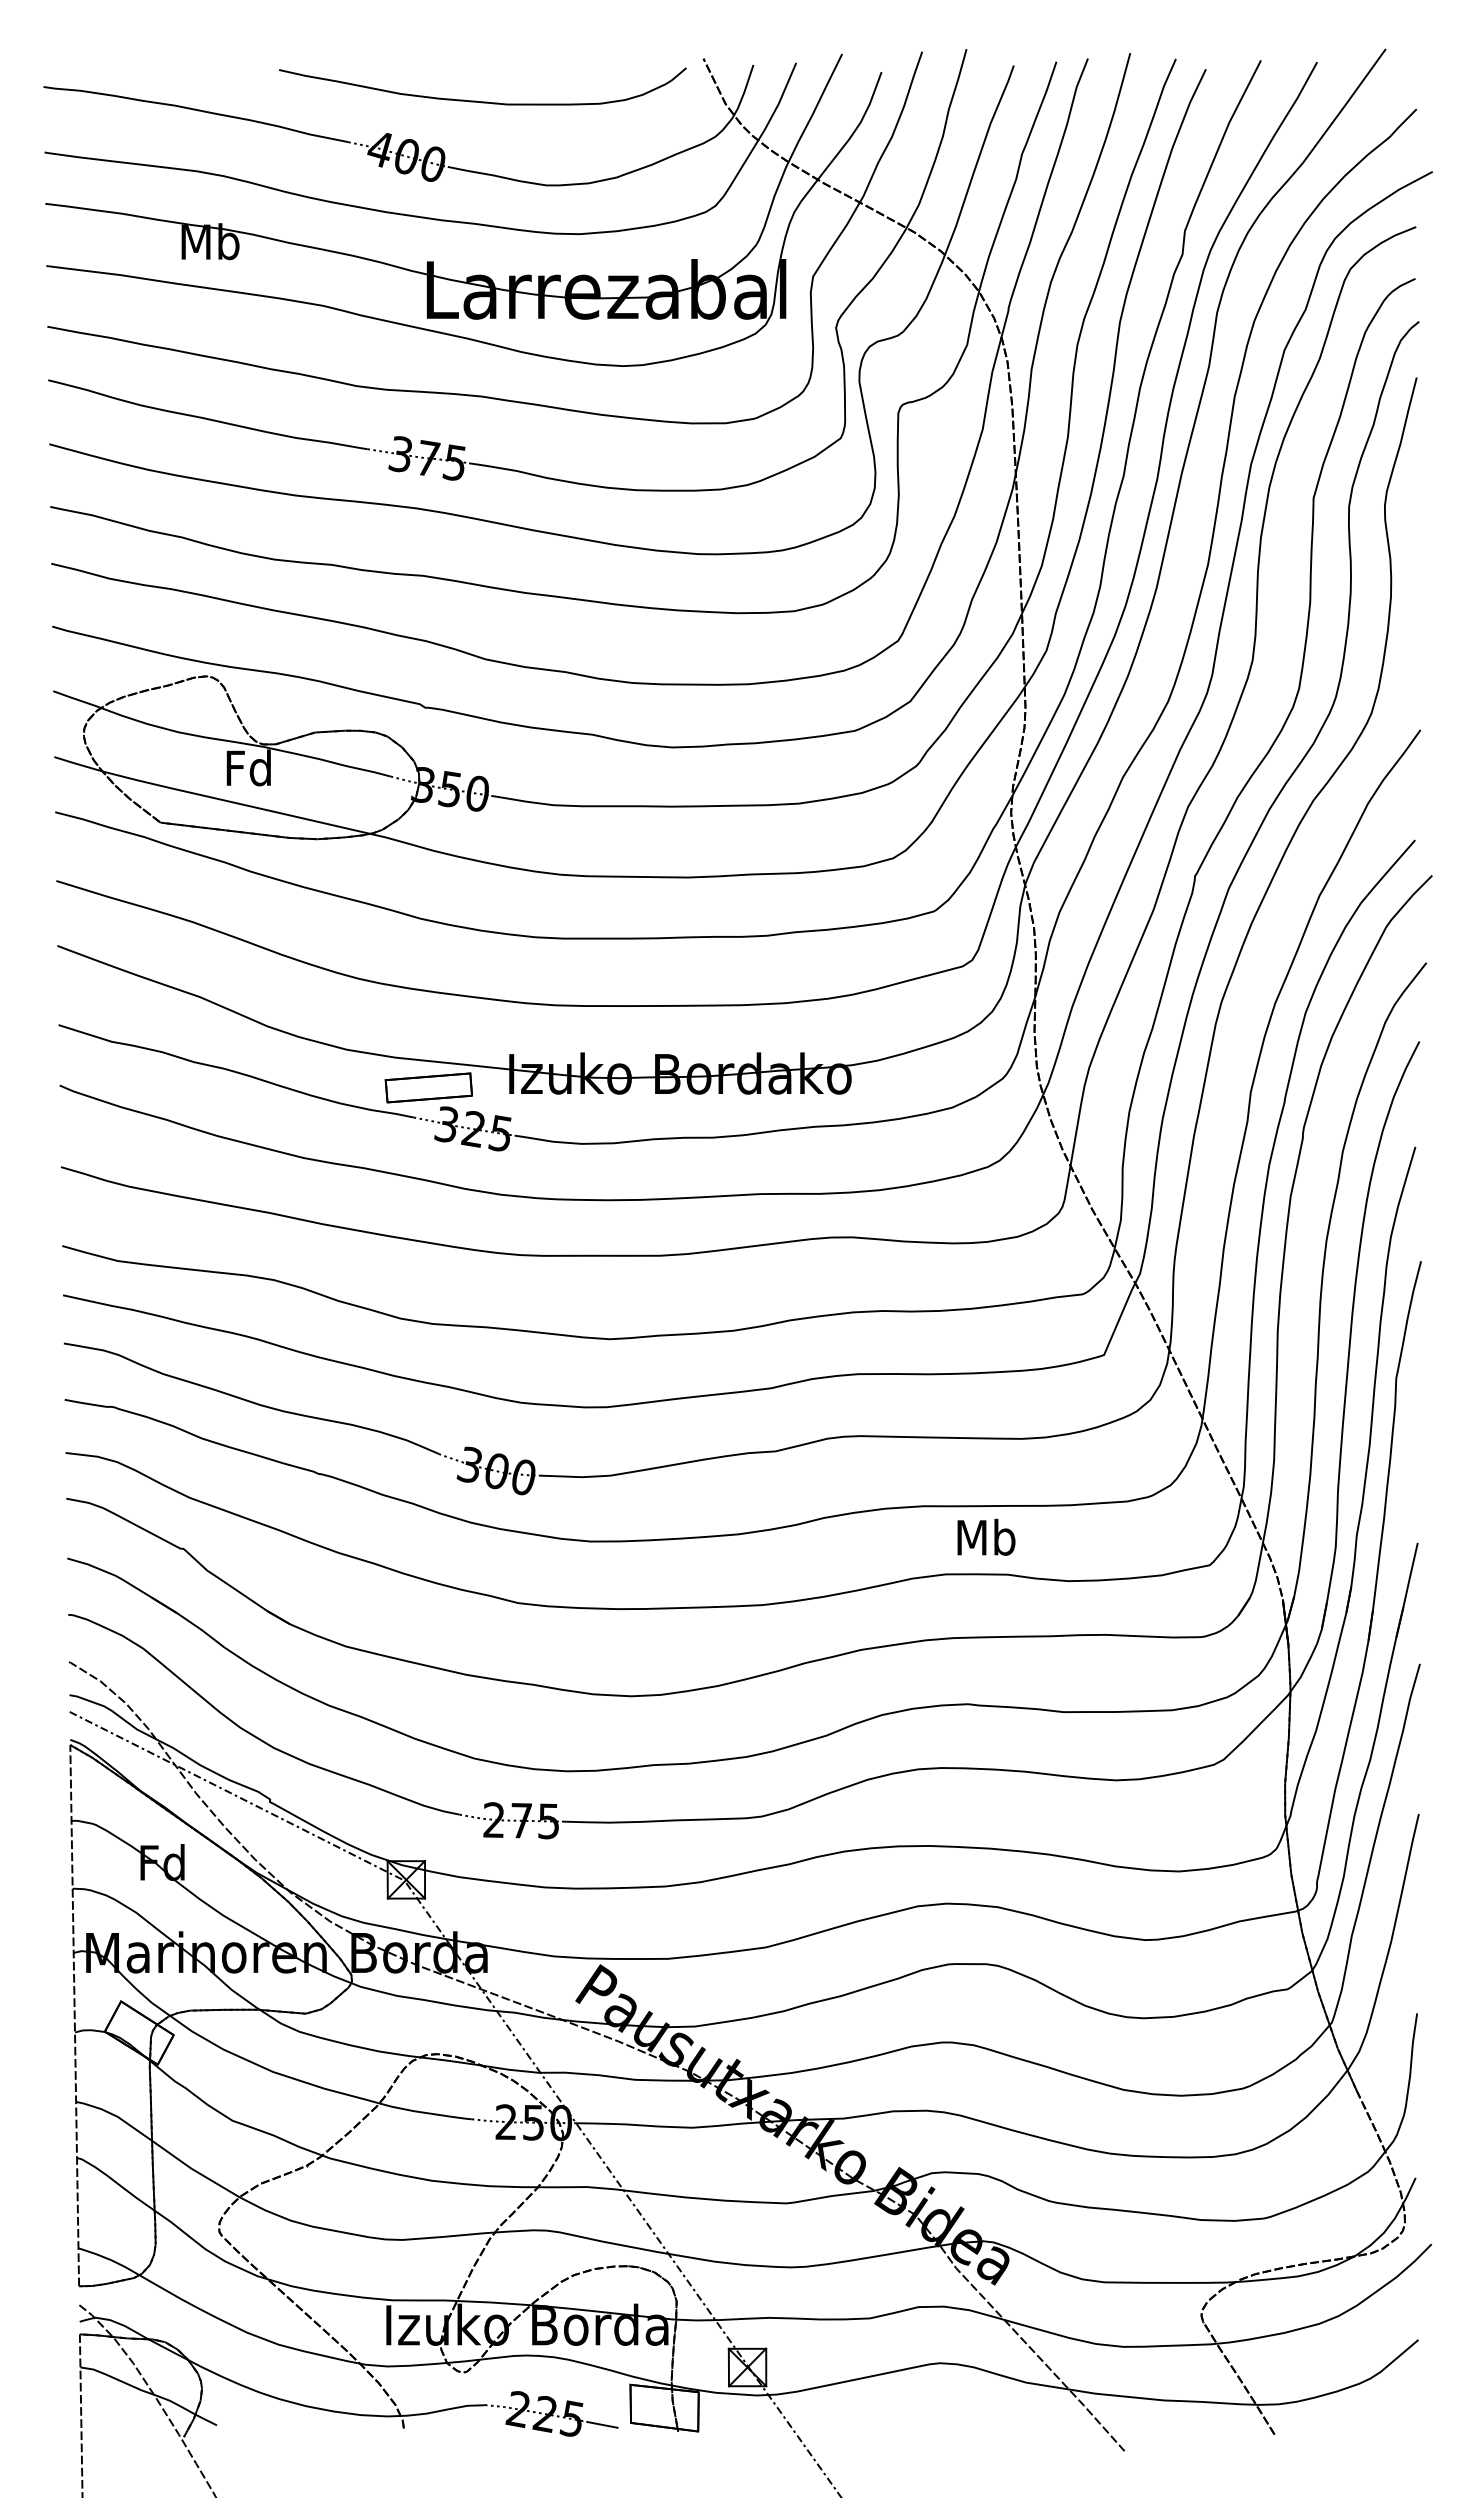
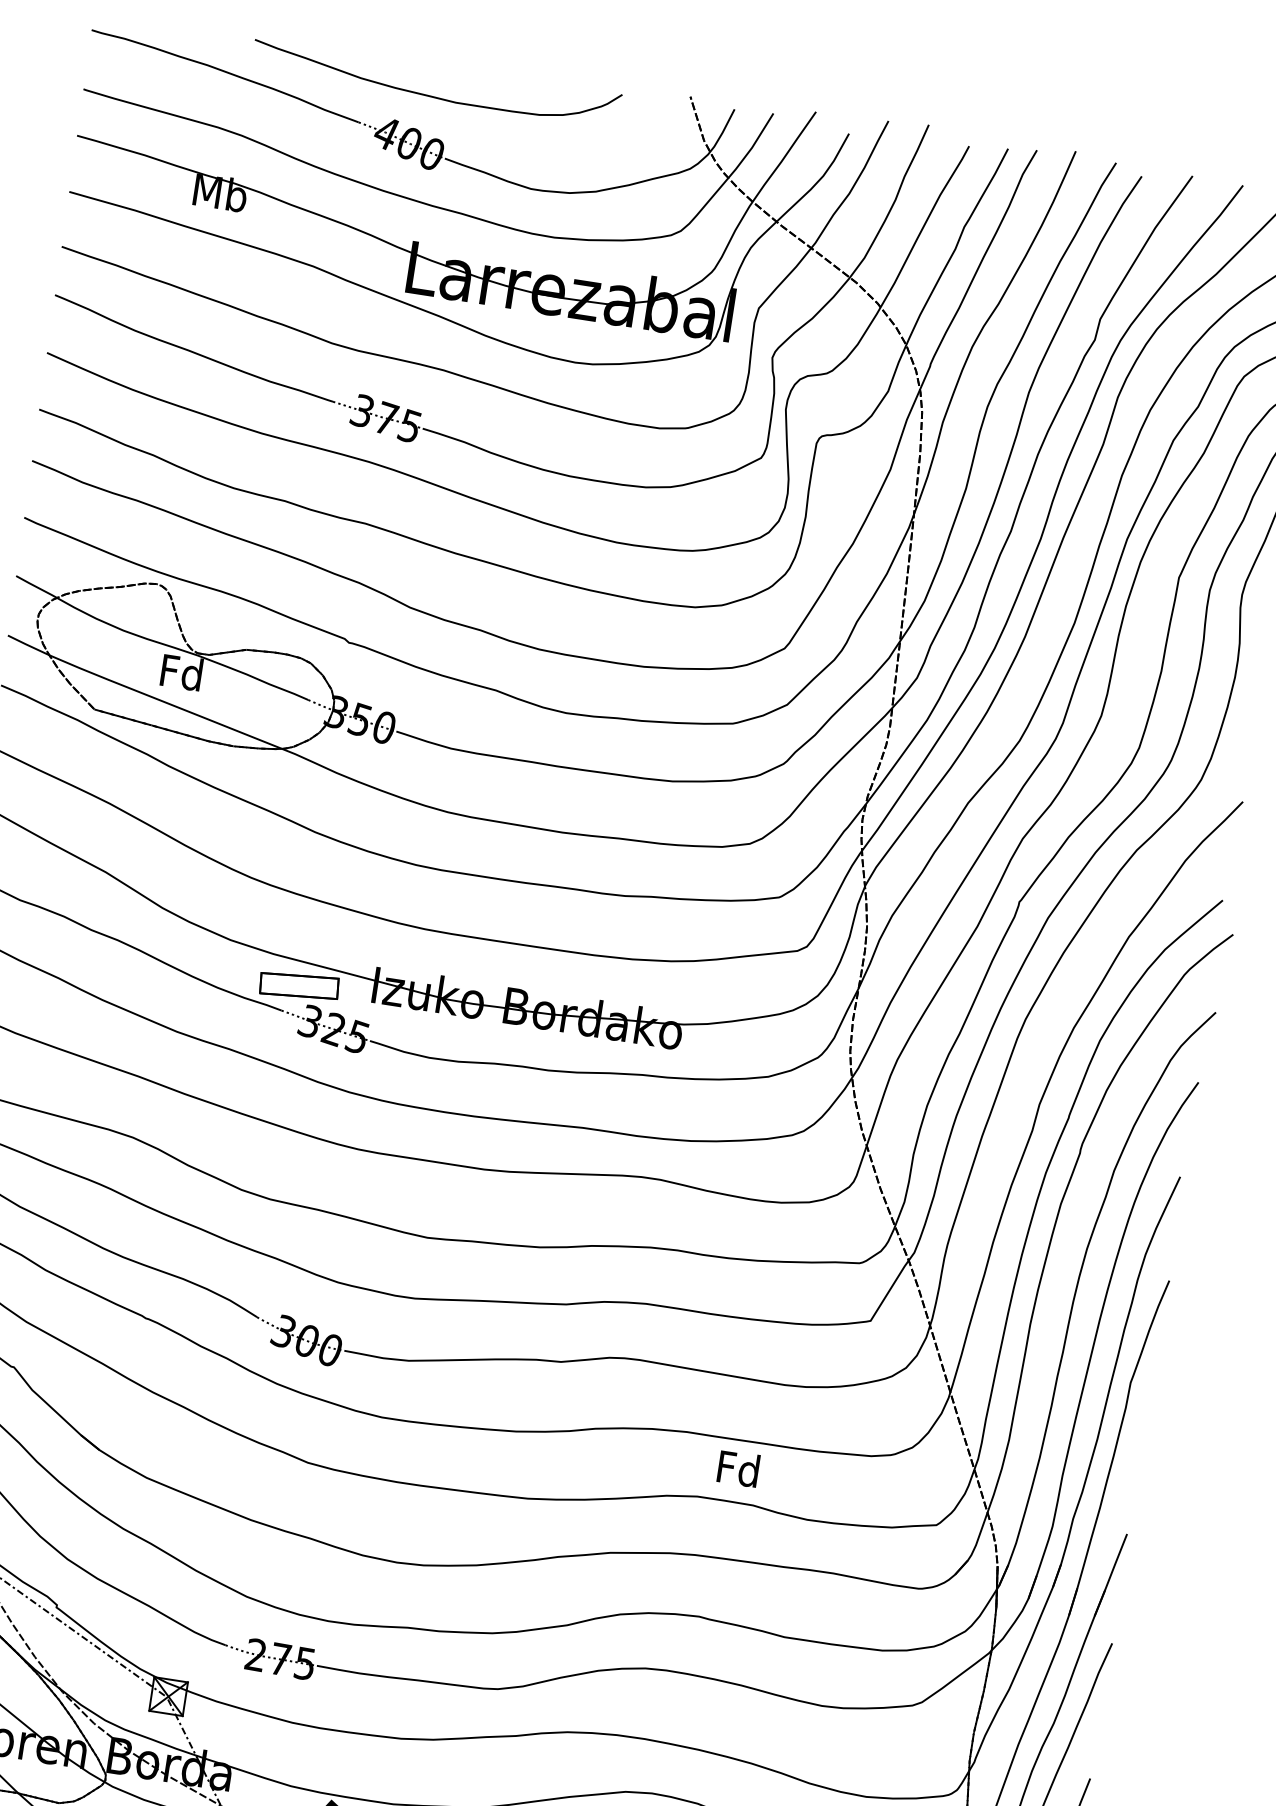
curve: (482, 101) -> (433, 96), moved
text: (986, 1536) -> (739, 1468), Mb -> Fd

